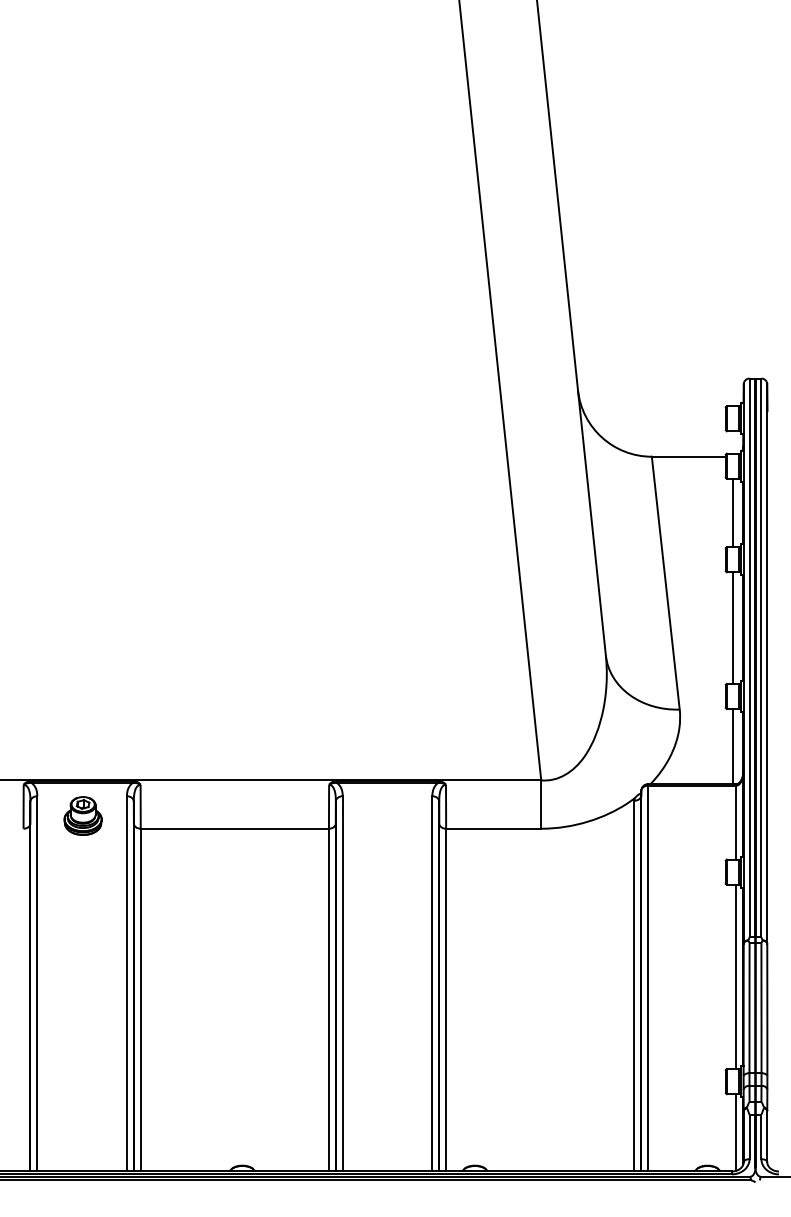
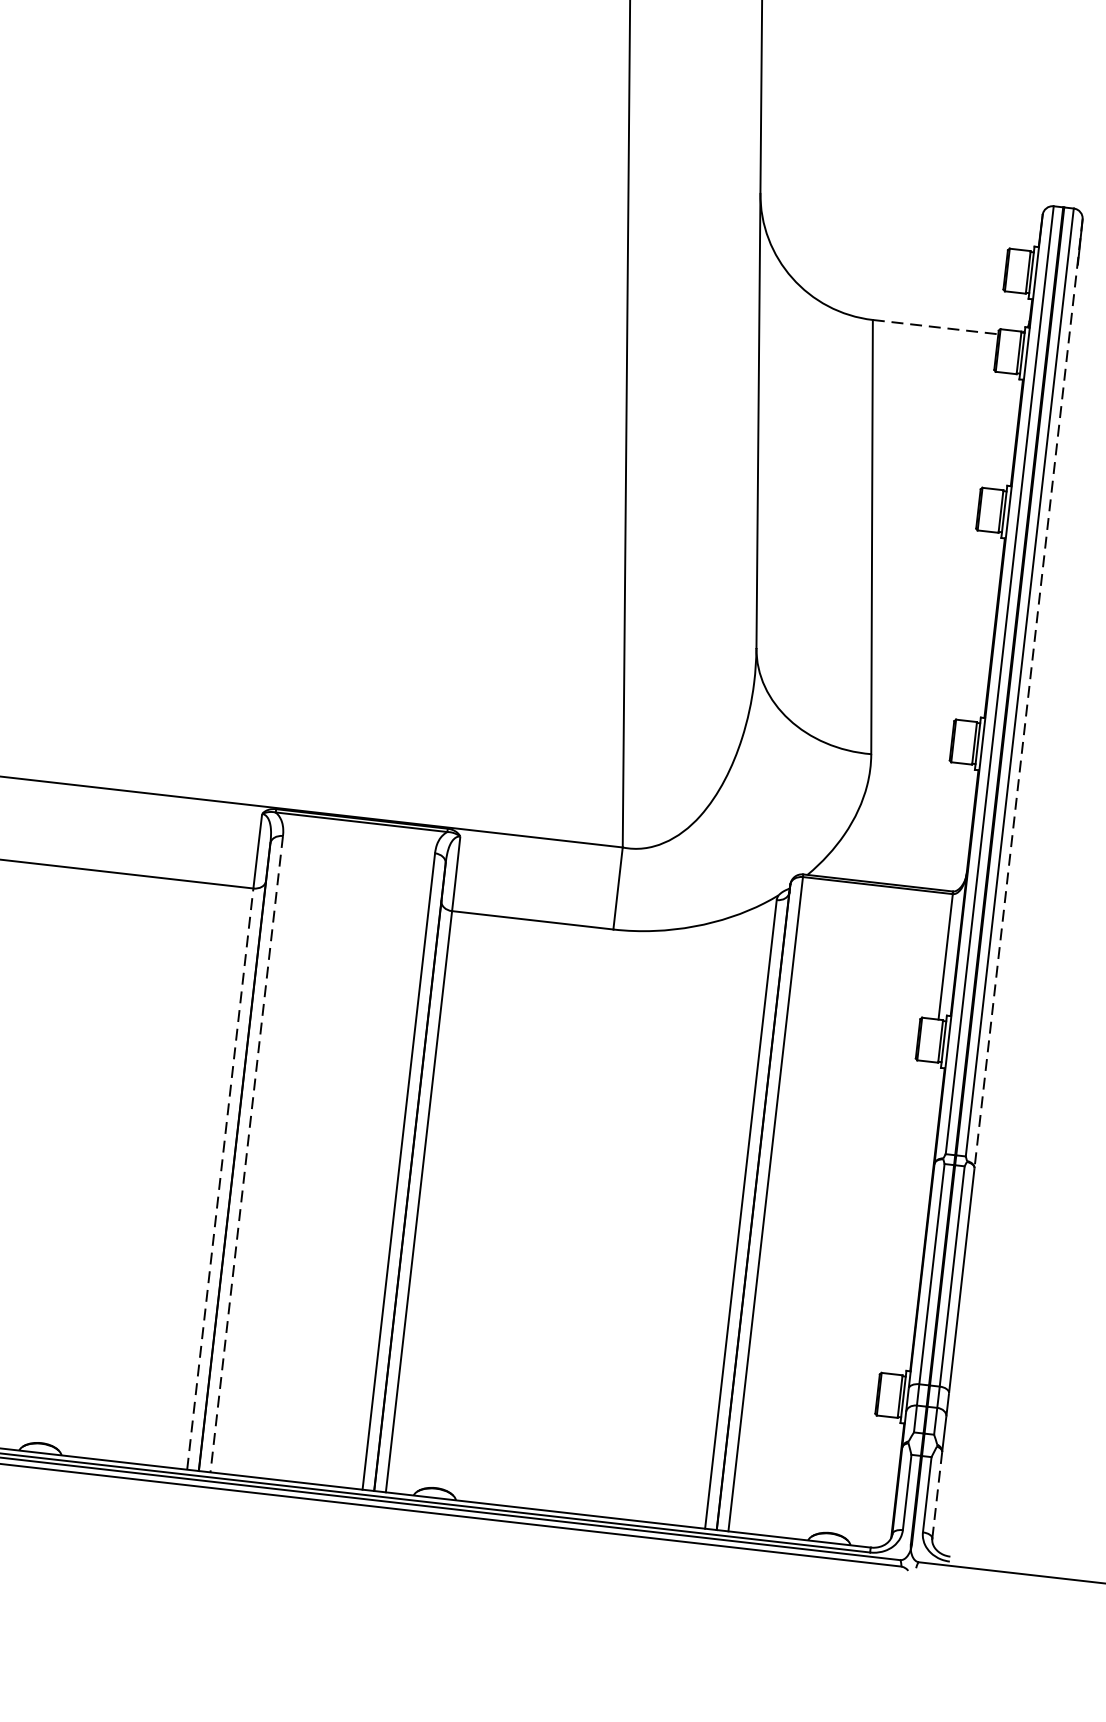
line: (688, 456) -> (935, 326), solid -> dashed
line: (733, 512) -> (1000, 430), removed
line: (733, 627) -> (978, 625), removed
line: (767, 664) -> (1028, 694), solid -> dashed
line: (733, 746) -> (955, 827), removed
line: (736, 976) -> (915, 1217), removed
line: (342, 983) -> (246, 1153), solid -> dashed
line: (328, 999) -> (219, 1177), solid -> dashed
line: (736, 1132) -> (885, 1482), removed
line: (767, 1136) -> (937, 1495), solid -> dashed

